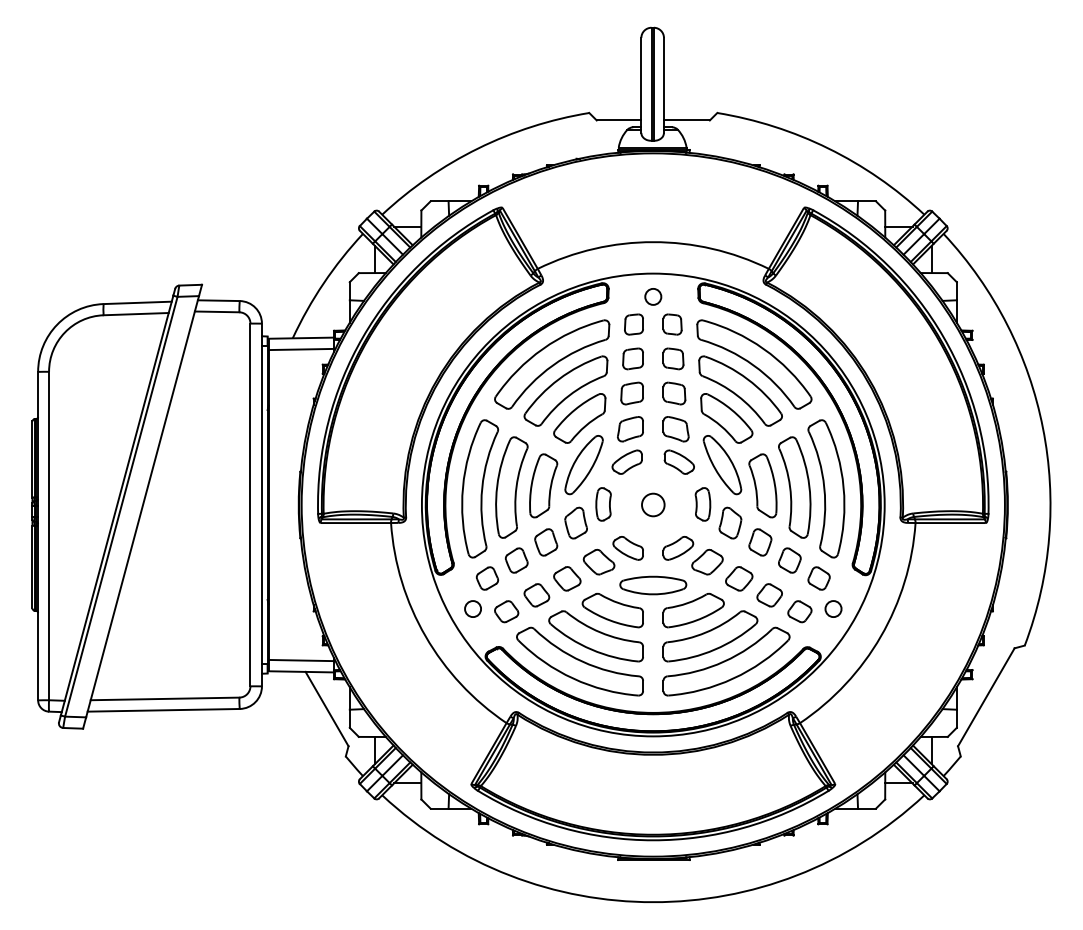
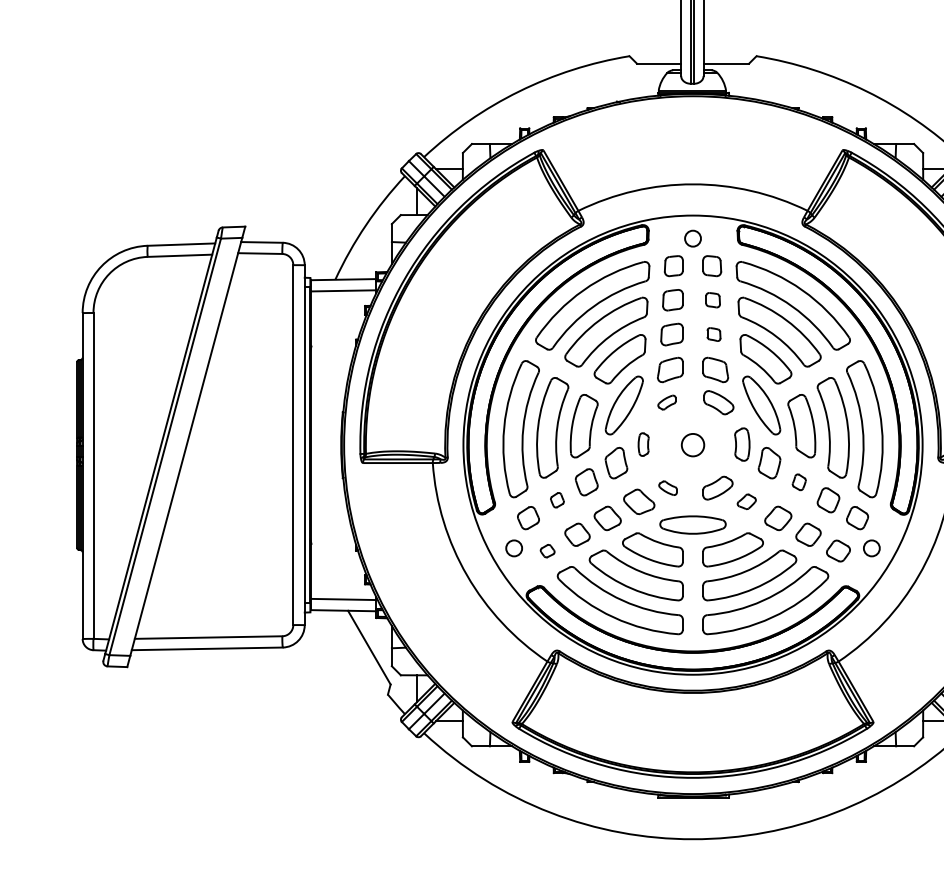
part: (673, 358) -> (713, 299), size x0.7
part: (674, 393) -> (714, 334), size x0.6
part: (626, 461) -> (666, 401), size x0.6
part: (603, 504) -> (643, 444), size x0.7
part: (760, 542) -> (799, 482), size x0.6
part: (627, 548) -> (667, 488), size x0.6
part: (516, 560) -> (557, 500), size x0.6
part: (707, 561) -> (746, 501), size x0.6
part: (506, 611) -> (547, 550), size x0.6

